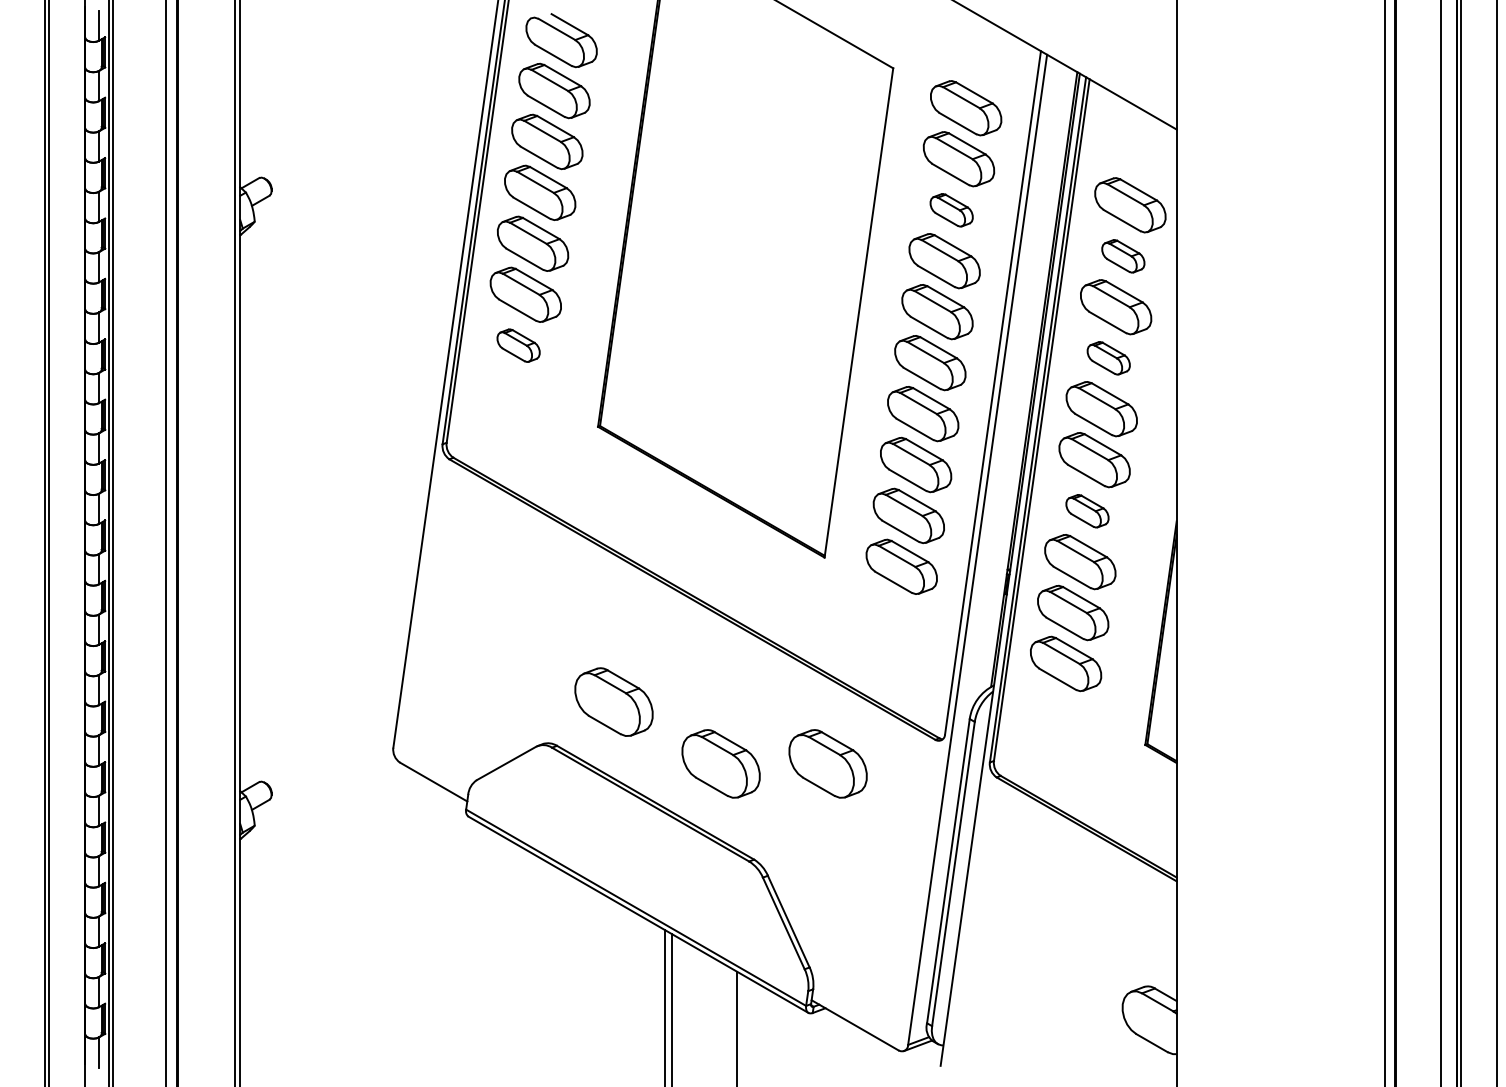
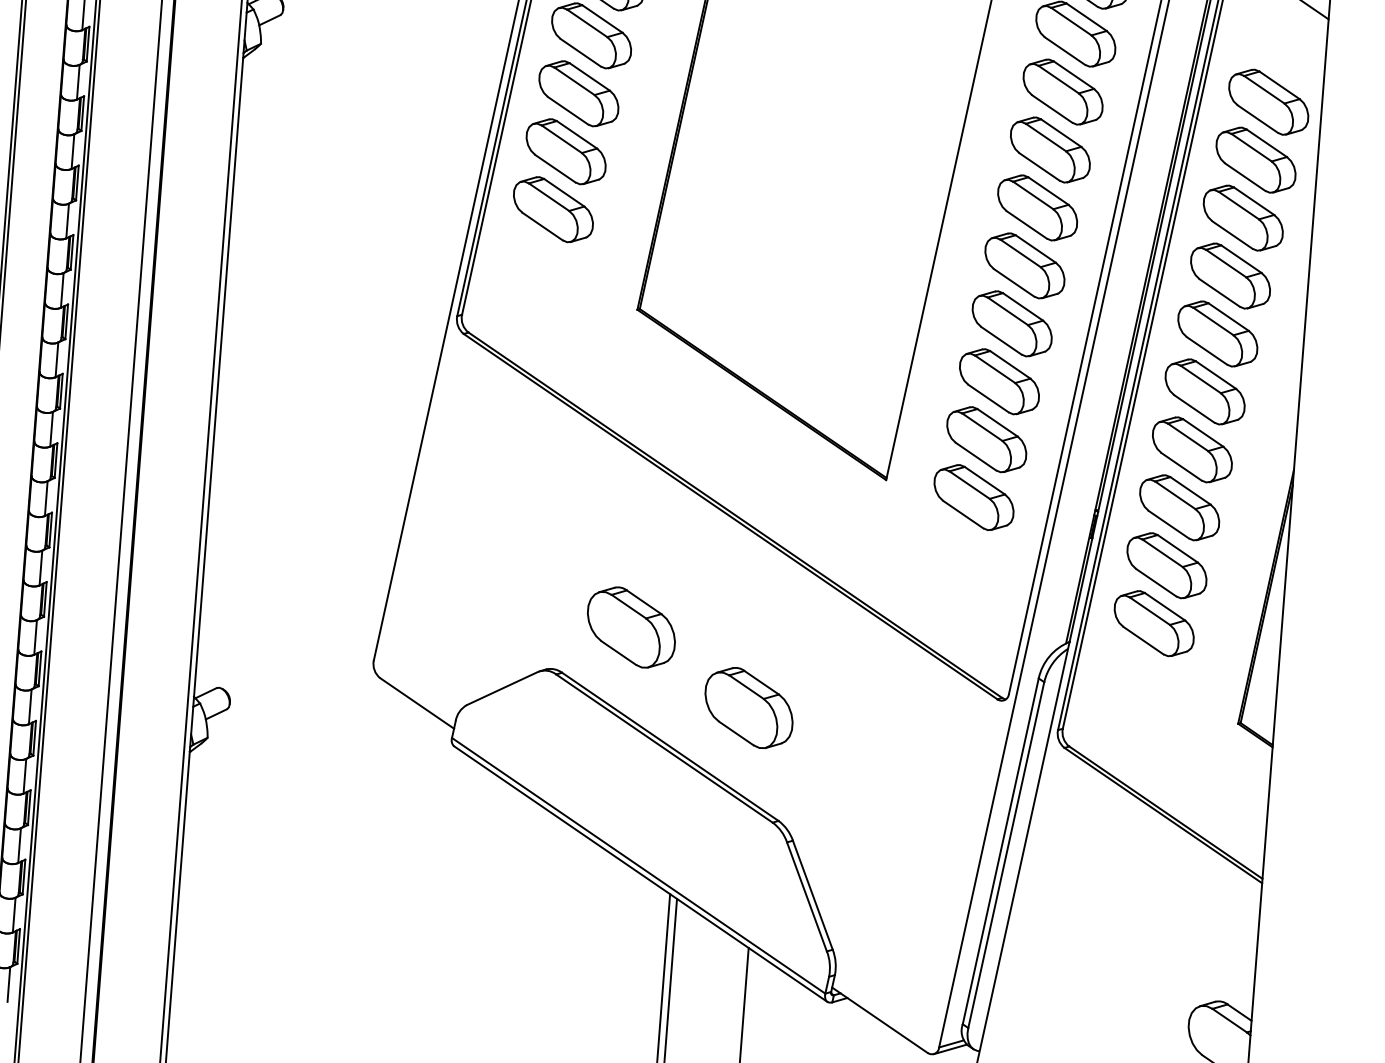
part: (951, 210) -> (1062, 92), size x1.67
part: (1123, 256) -> (1256, 160), size x1.67
part: (518, 345) -> (553, 209), size x1.67
part: (1108, 358) -> (1230, 276), size x1.67
part: (1087, 511) -> (1192, 450), size x1.67
part: (827, 763) -> (871, 716), removed

